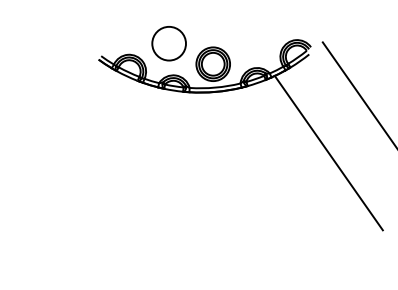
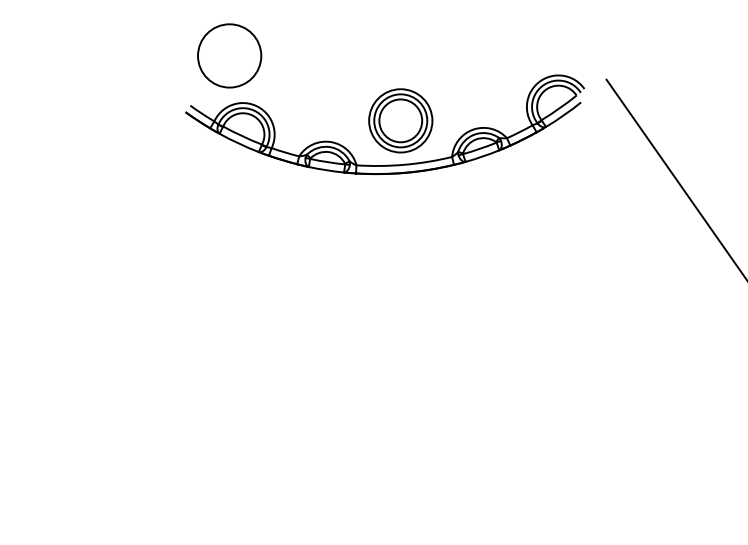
circle: (168, 43) -> (228, 55), moved
line: (328, 152) -> (617, 286), removed

